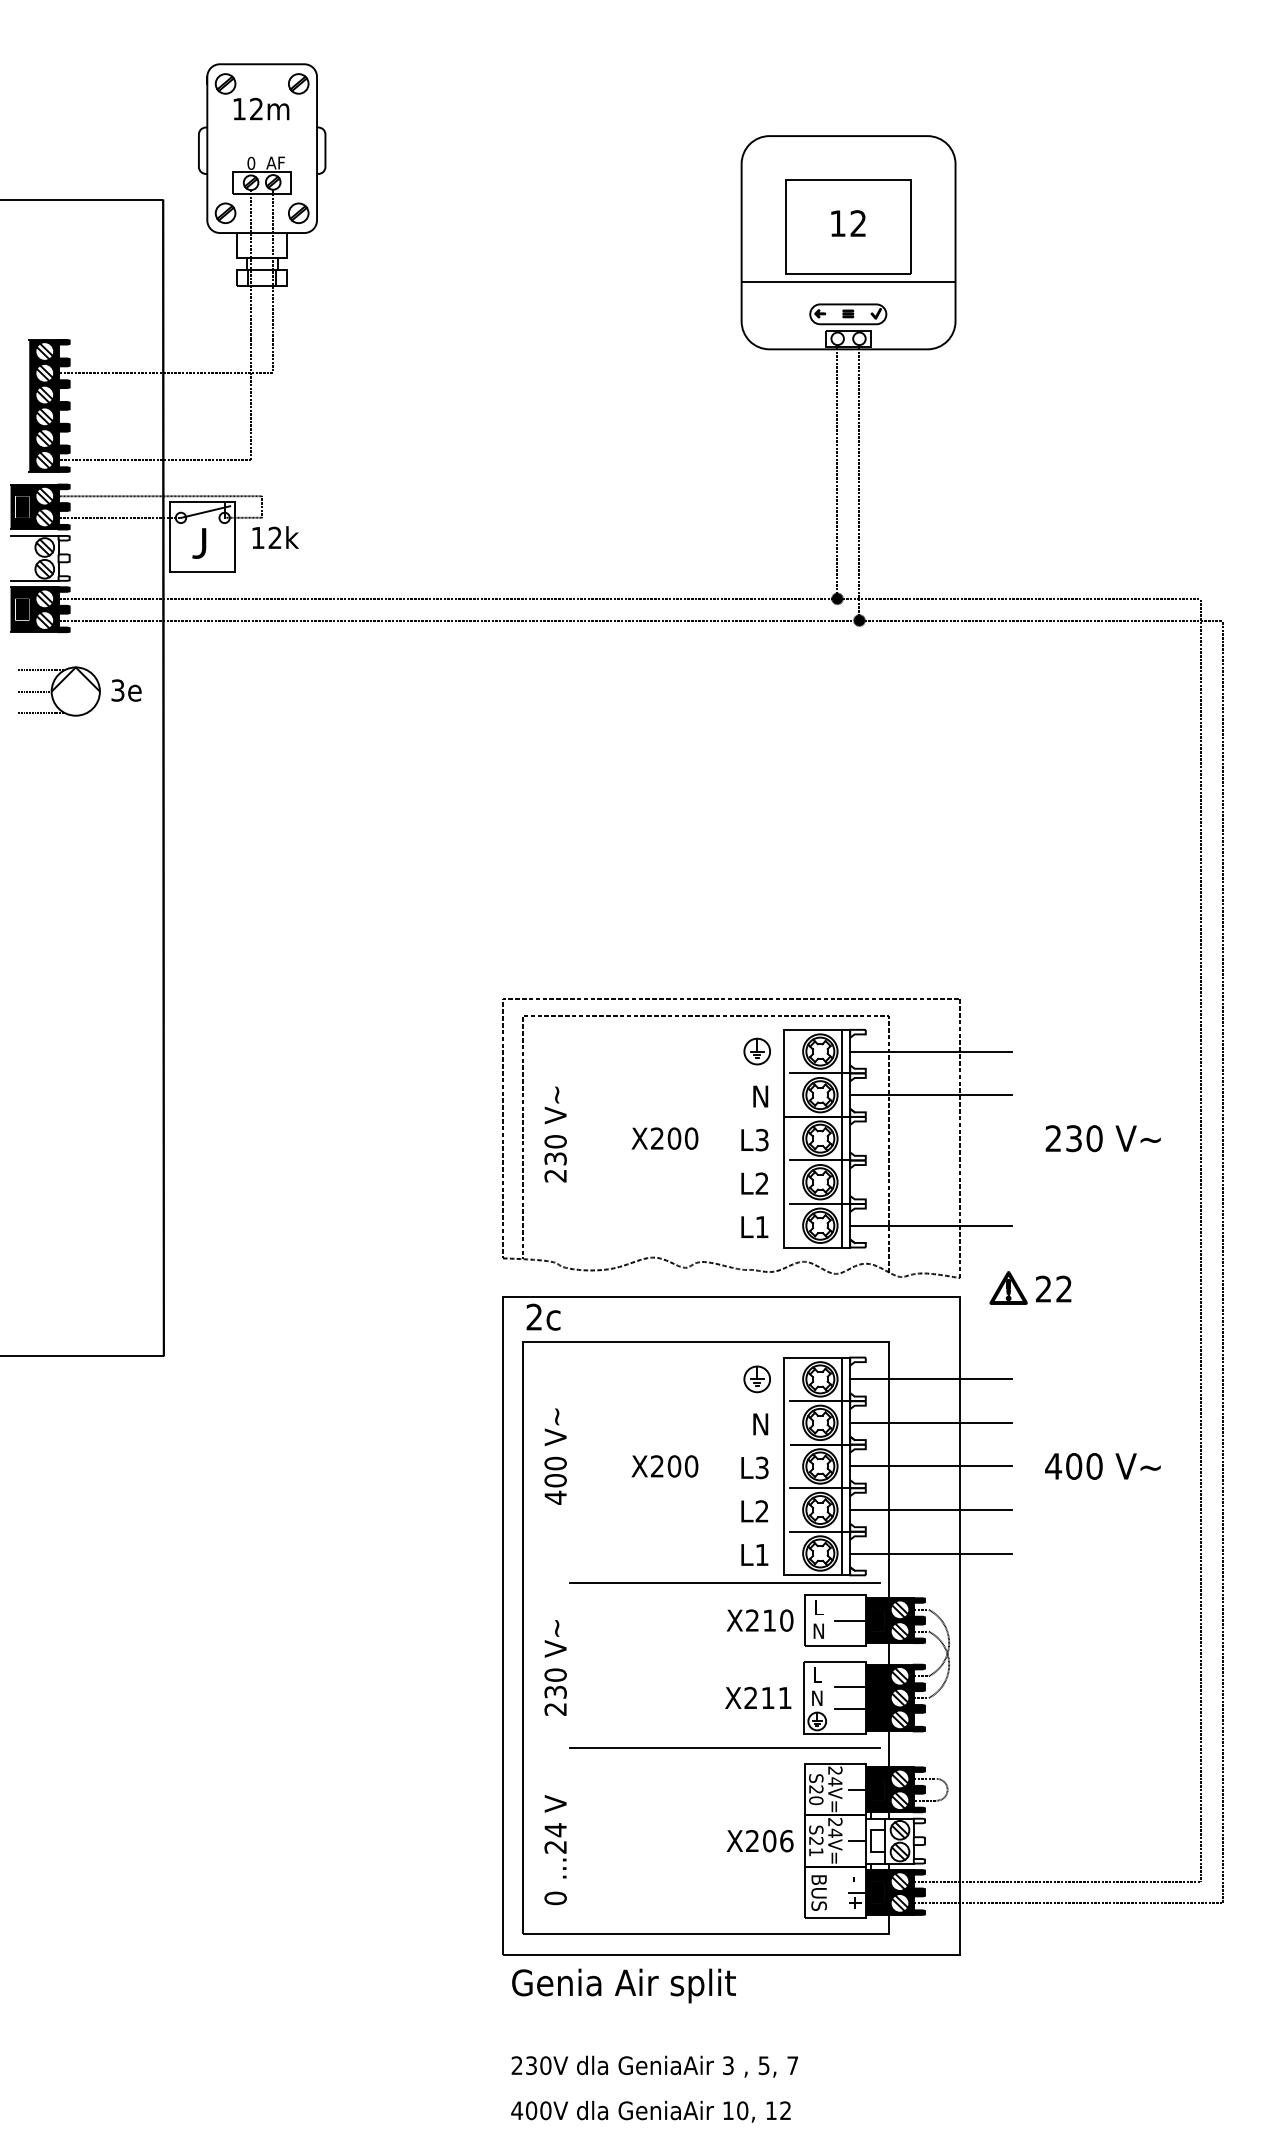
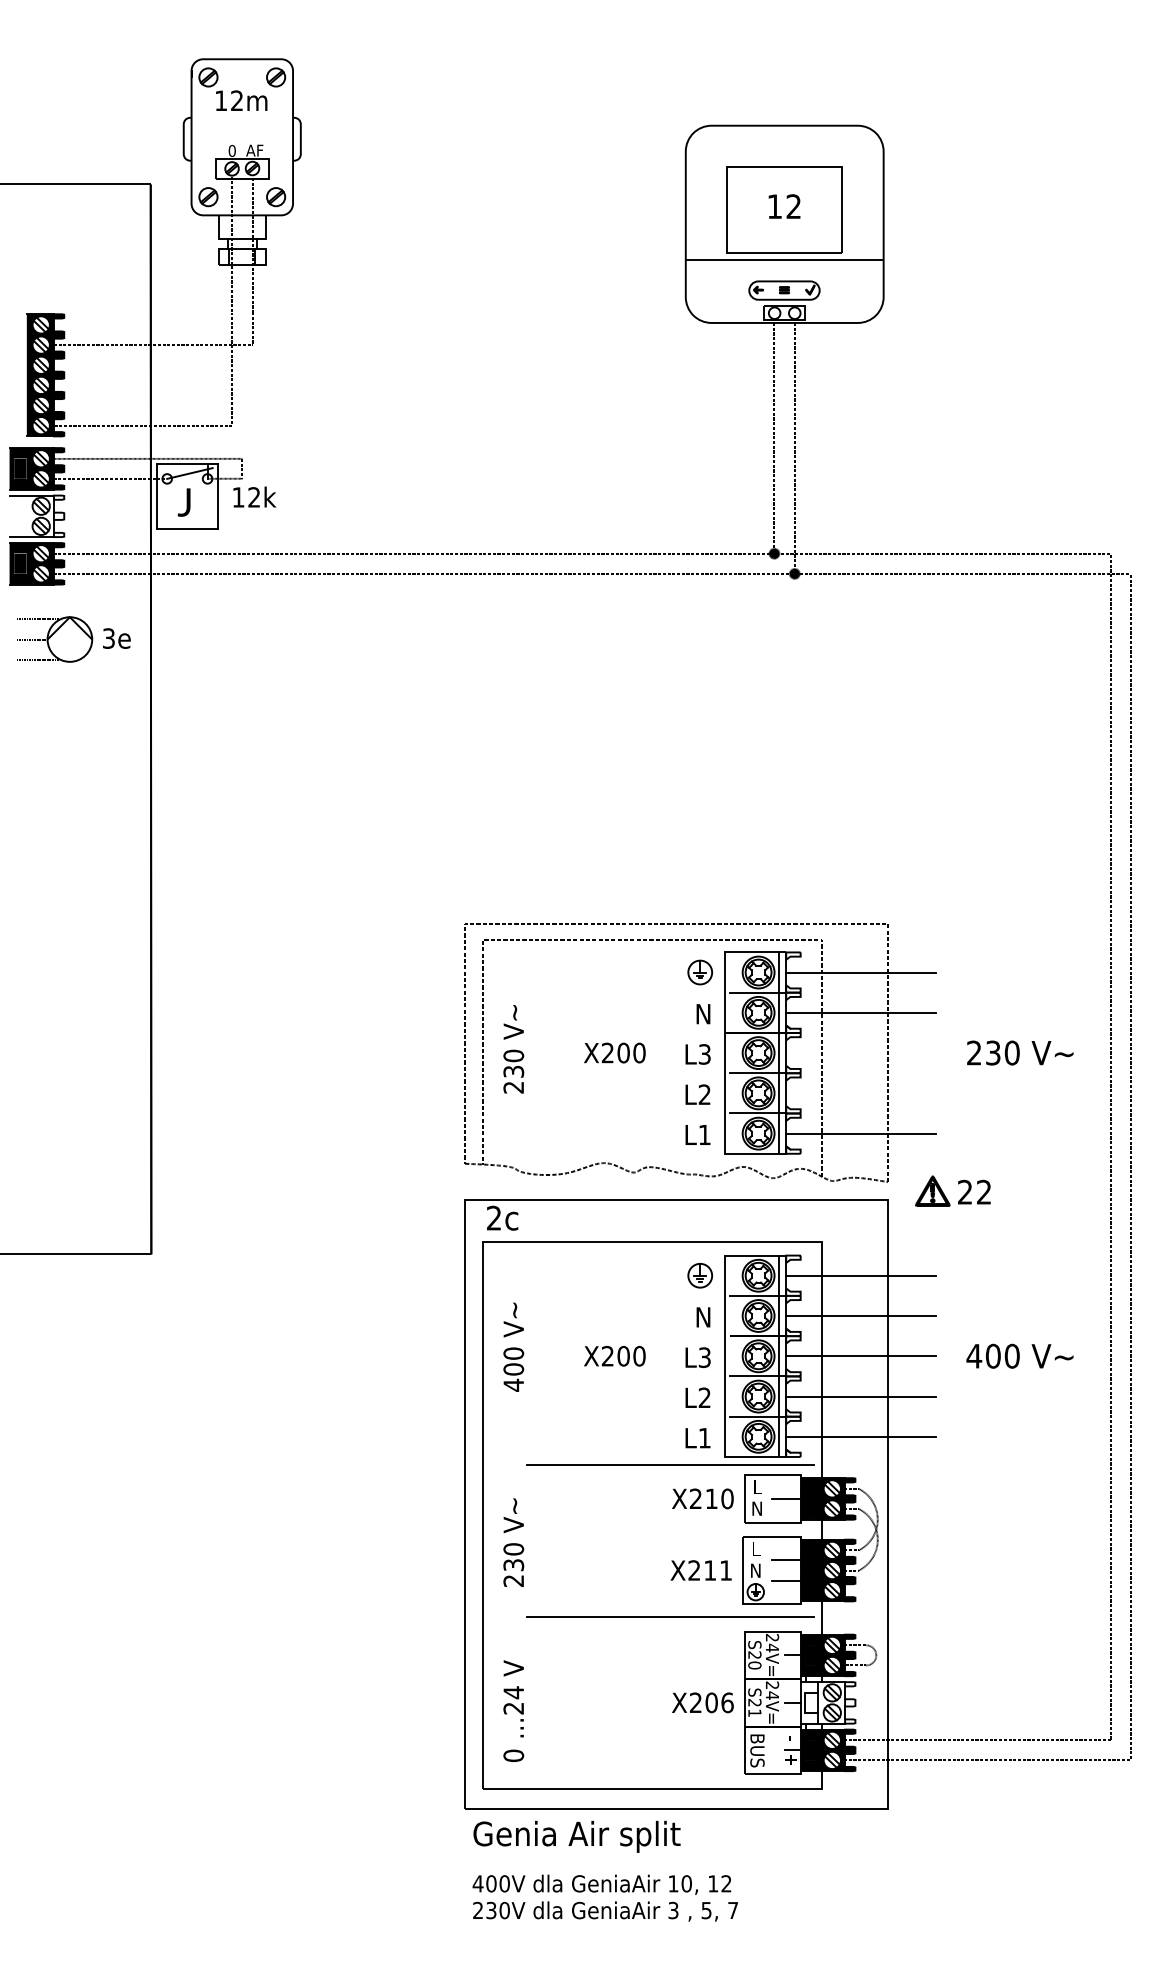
text: (650, 2111) -> (601, 1884), moved

